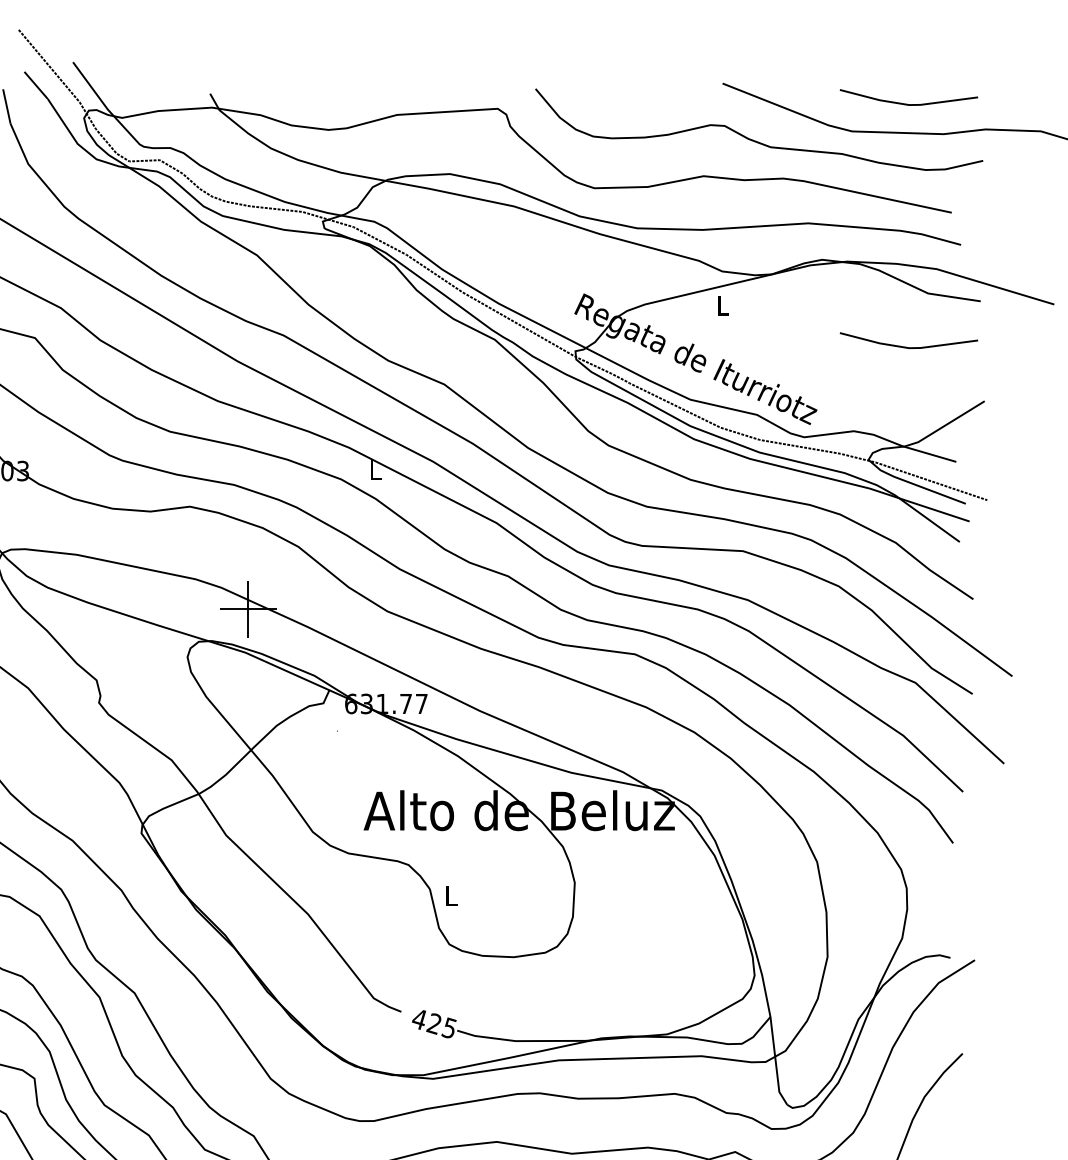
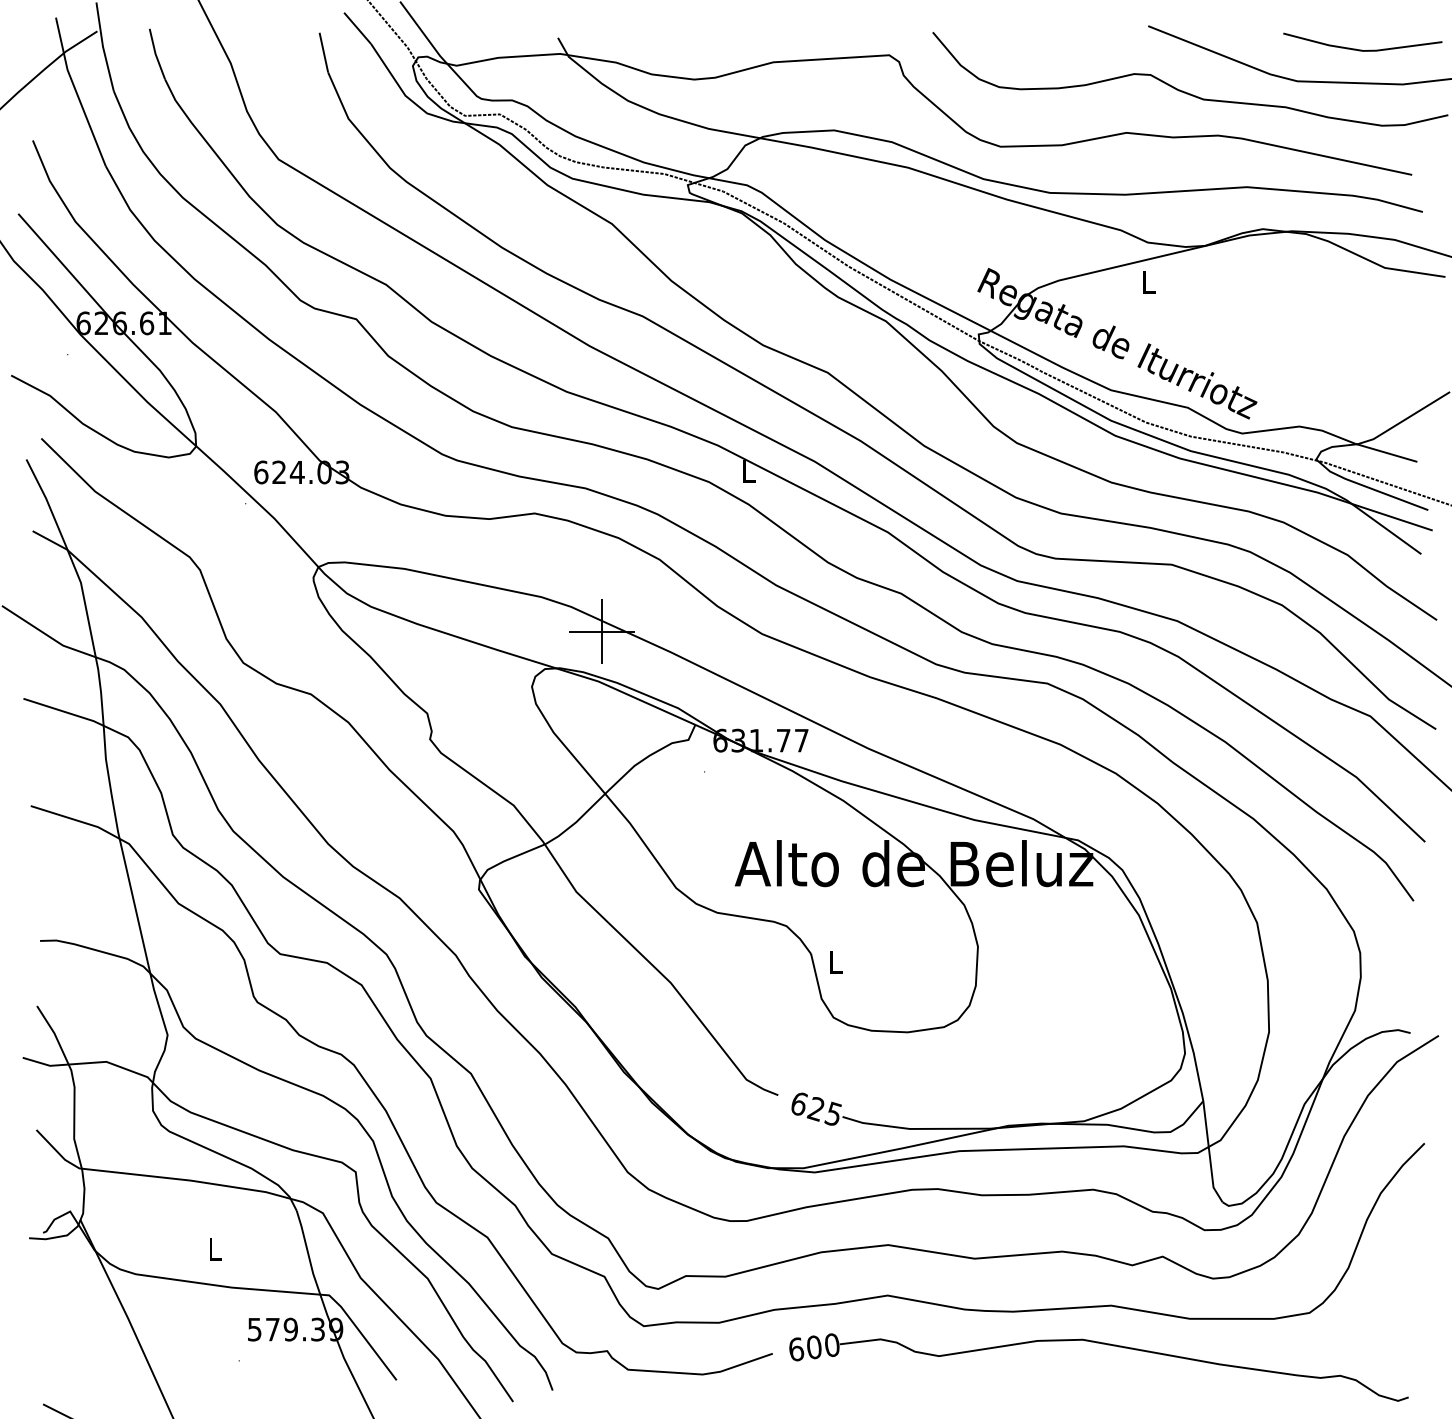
line: (908, 346) -> (1362, 329), removed
text: (418, 1019) -> (798, 1103), 425 -> 625

